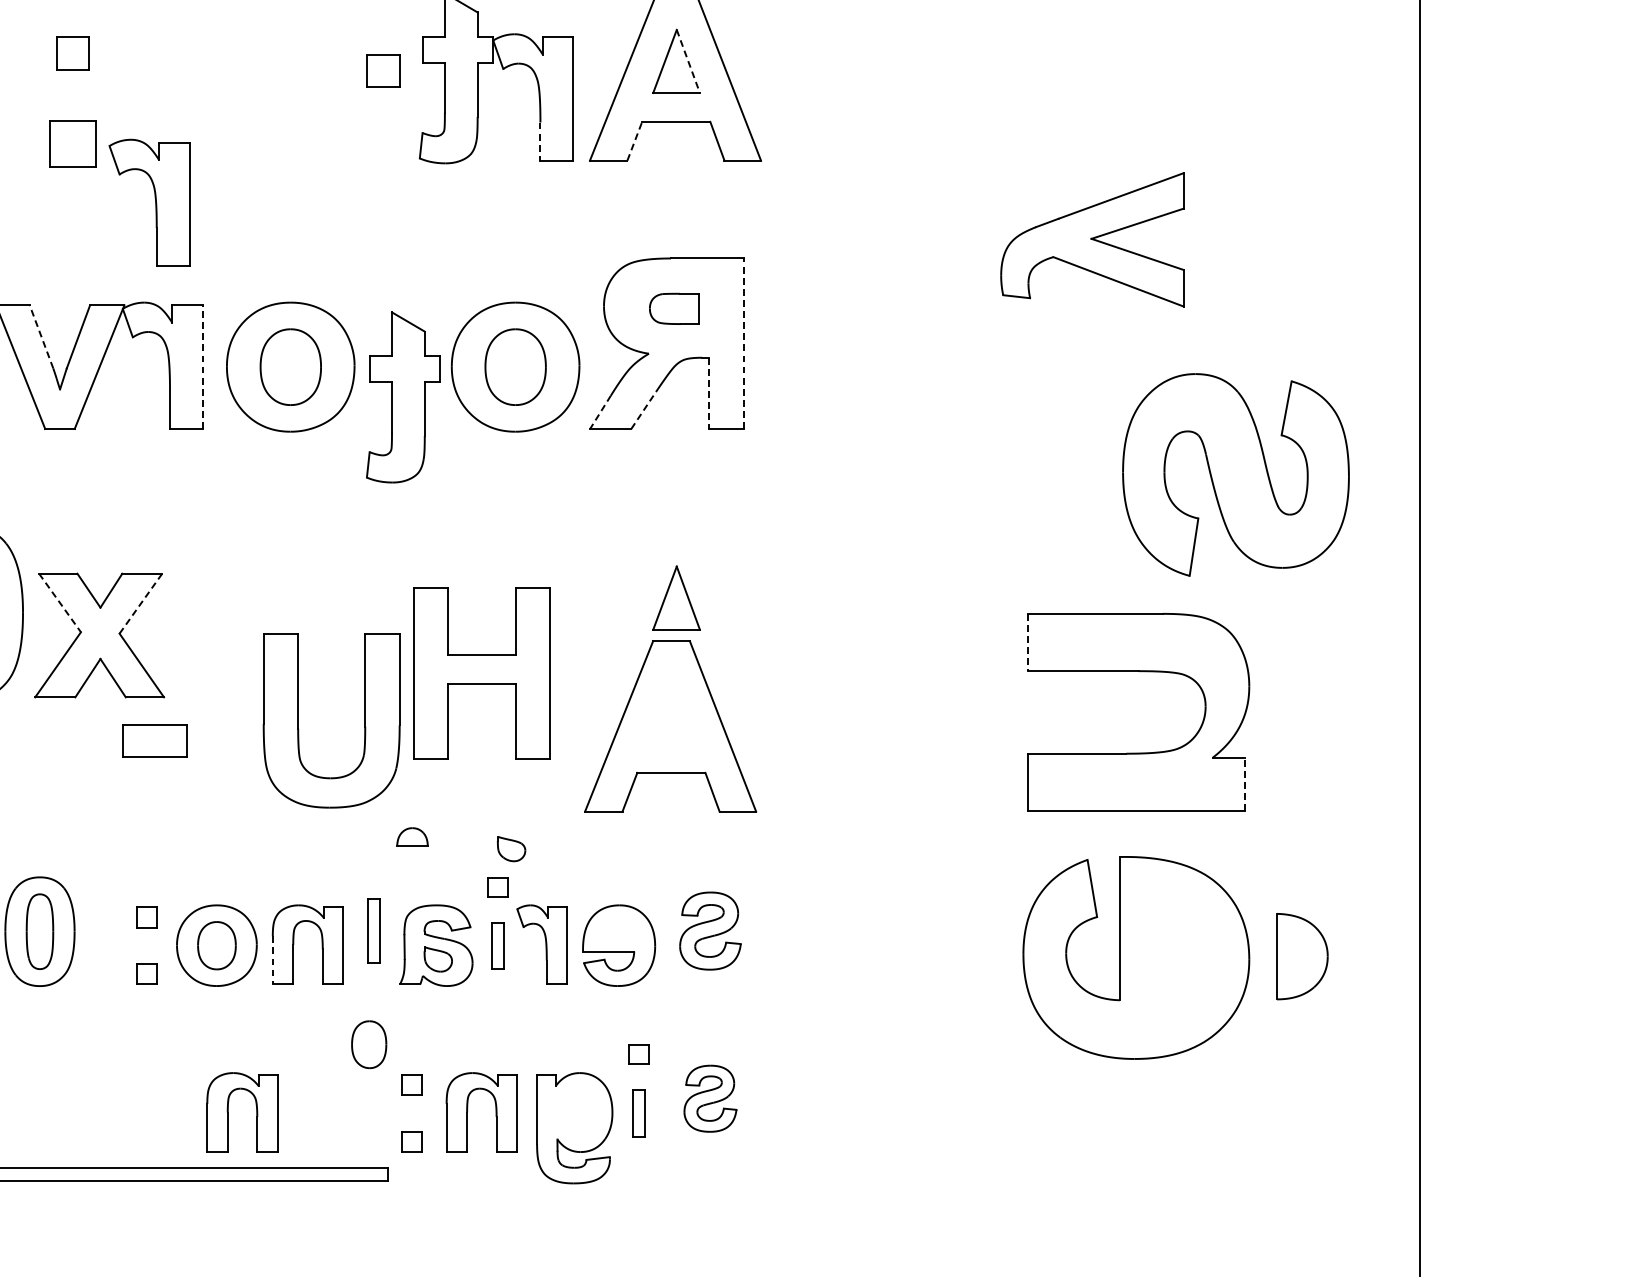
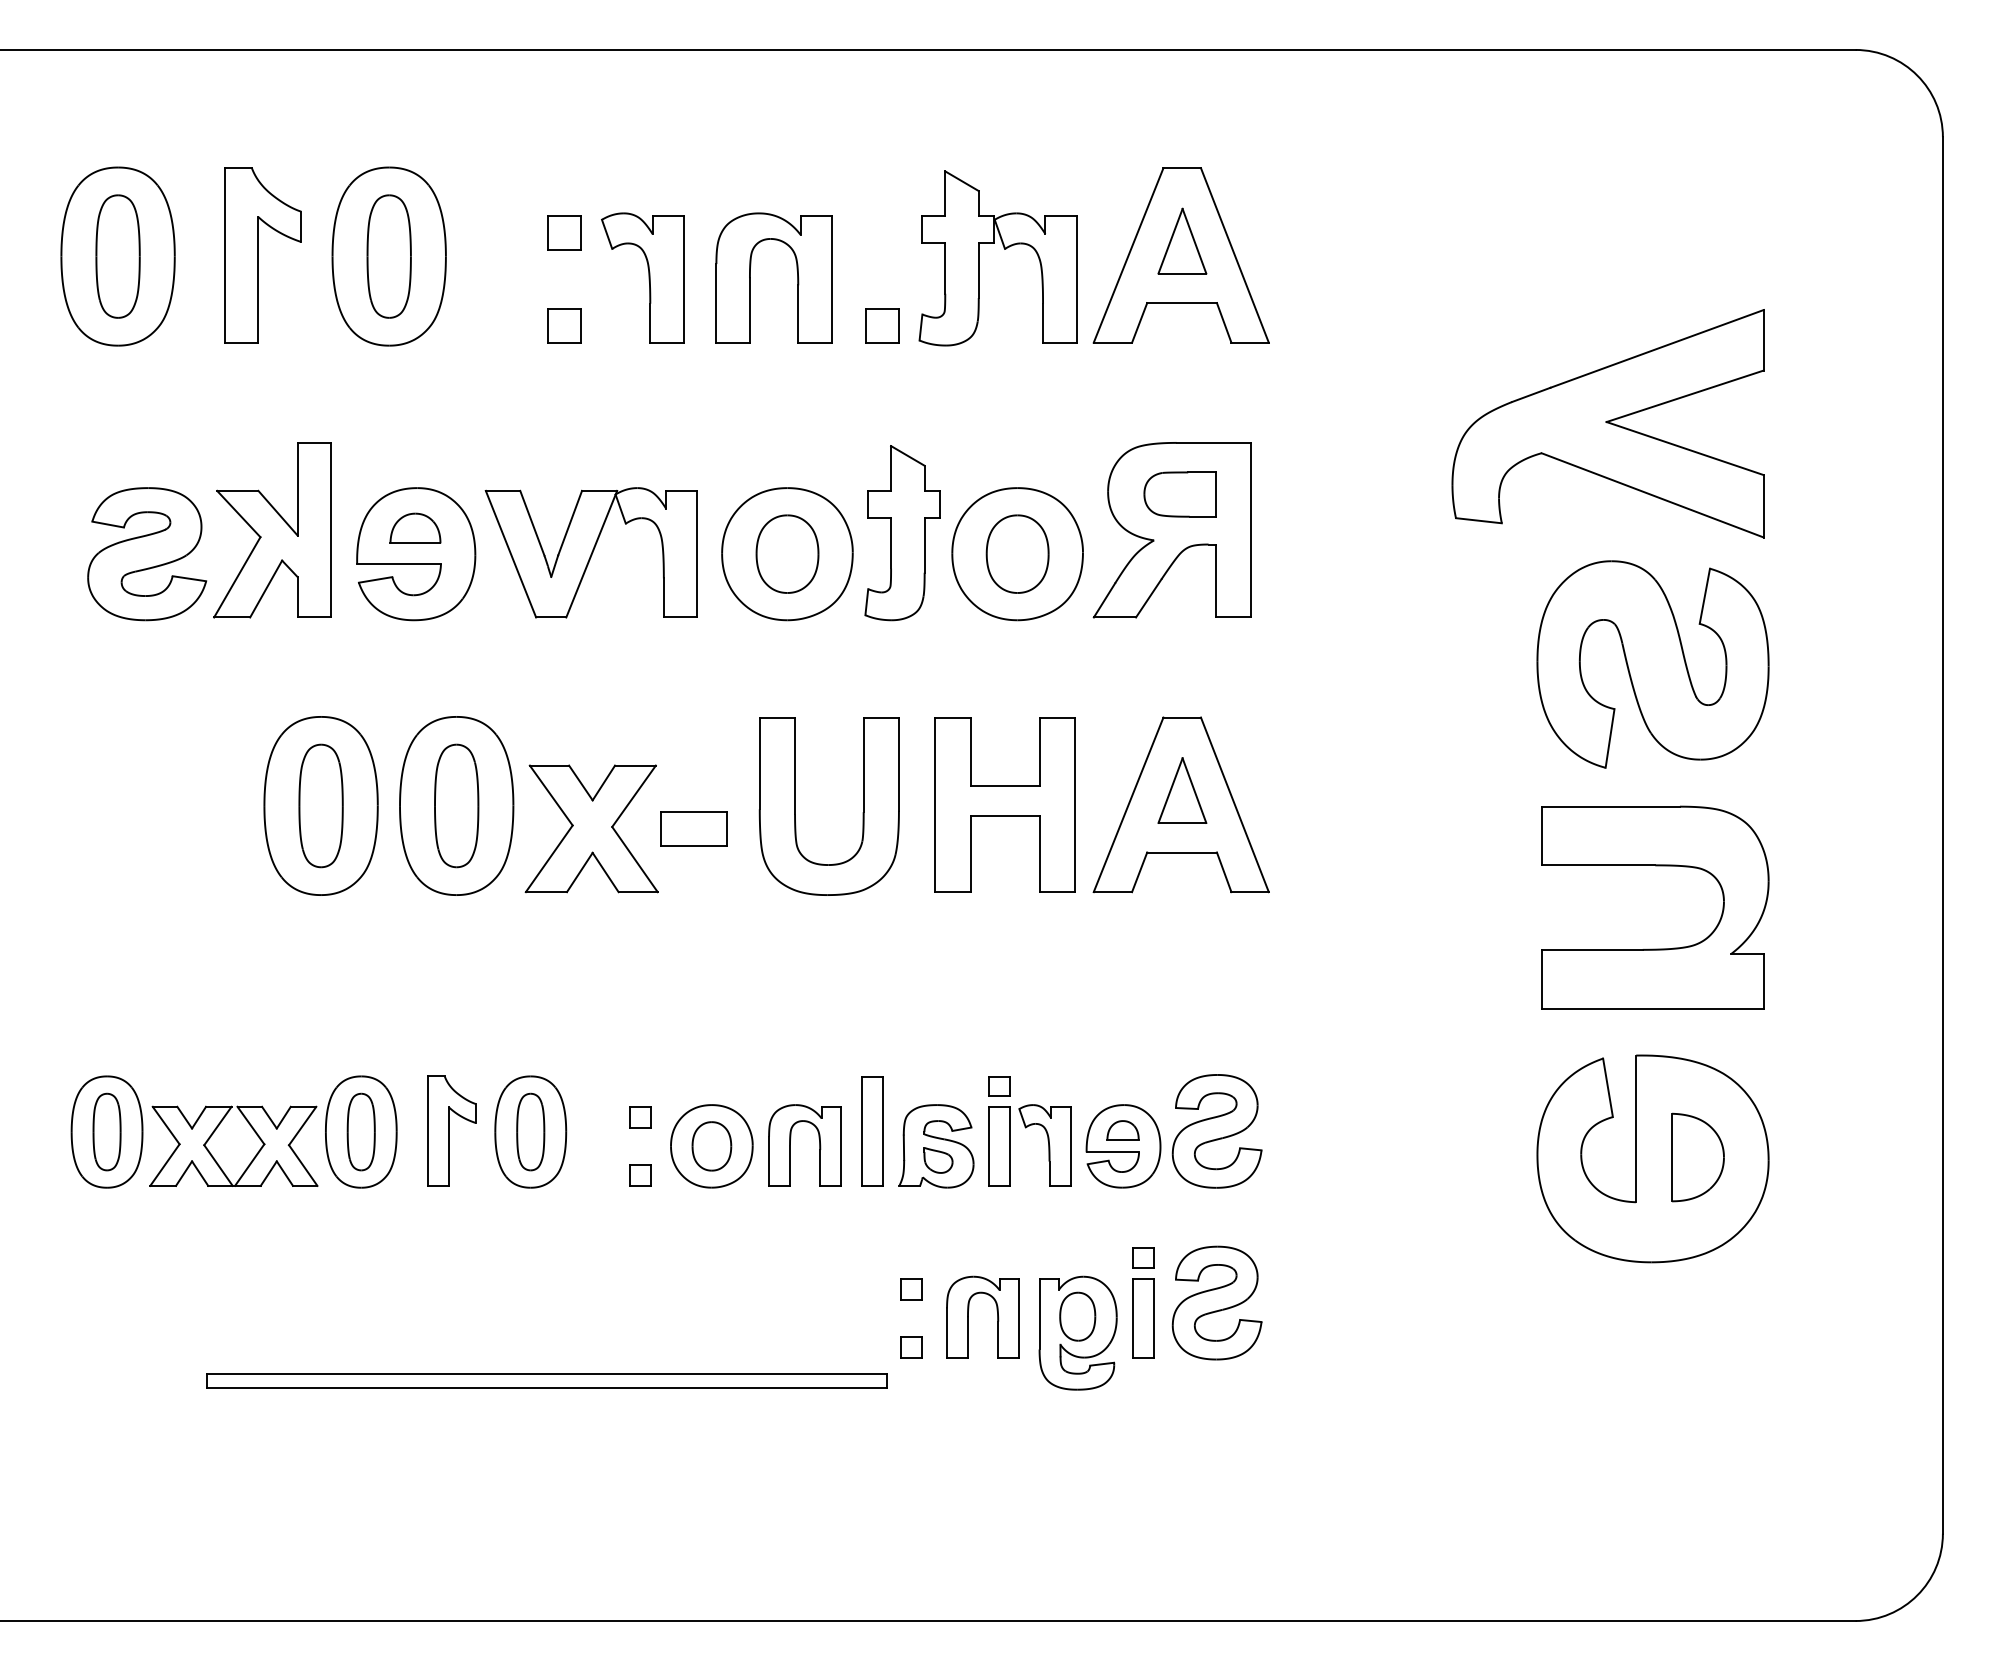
line: (688, 61) -> (1194, 241), dashed -> solid
part: (383, 70) -> (882, 325), moved
part: (254, 96) -> (750, 277), added
line: (634, 140) -> (1139, 322), dashed -> solid
line: (540, 141) -> (1043, 323), dashed -> solid
part: (72, 143) -> (564, 325), size x0.71
part: (149, 202) -> (642, 277), moved
part: (1091, 239) -> (1607, 423), size x1.67
part: (673, 308) -> (1179, 494), size x1.43
line: (41, 336) -> (532, 522), dashed -> solid
line: (743, 343) -> (1250, 529), dashed -> solid
line: (202, 366) -> (697, 553), dashed -> solid
line: (708, 393) -> (1215, 581), dashed -> solid
part: (403, 397) -> (902, 533), moved
line: (643, 410) -> (1148, 598), dashed -> solid
line: (600, 412) -> (1104, 600), dashed -> solid
part: (1235, 474) -> (1652, 664), moved
line: (60, 602) -> (551, 795), dashed -> solid
line: (141, 603) -> (634, 796), dashed -> solid
line: (1028, 642) -> (1542, 836), dashed -> solid
part: (481, 673) -> (1004, 804), moved
part: (298, 721) -> (795, 806), moved
part: (669, 726) -> (1180, 804), moved
part: (155, 740) -> (693, 828), moved
line: (1244, 783) -> (1763, 980), dashed -> solid
part: (411, 837) -> (1122, 1130), moved
part: (511, 849) -> (1013, 1047), removed
part: (373, 931) -> (872, 1131), size x1.67
part: (709, 931) -> (1216, 1131), size x1.43
part: (497, 945) -> (999, 1146), size x1.67
part: (1301, 956) -> (1697, 1157), moved
line: (273, 960) -> (769, 1161), dashed -> solid
part: (368, 1044) -> (1077, 1316), moved
part: (709, 1098) -> (1216, 1302), size x1.67
part: (228, 1111) -> (723, 1316), removed
part: (638, 1113) -> (1143, 1318), size x1.67

